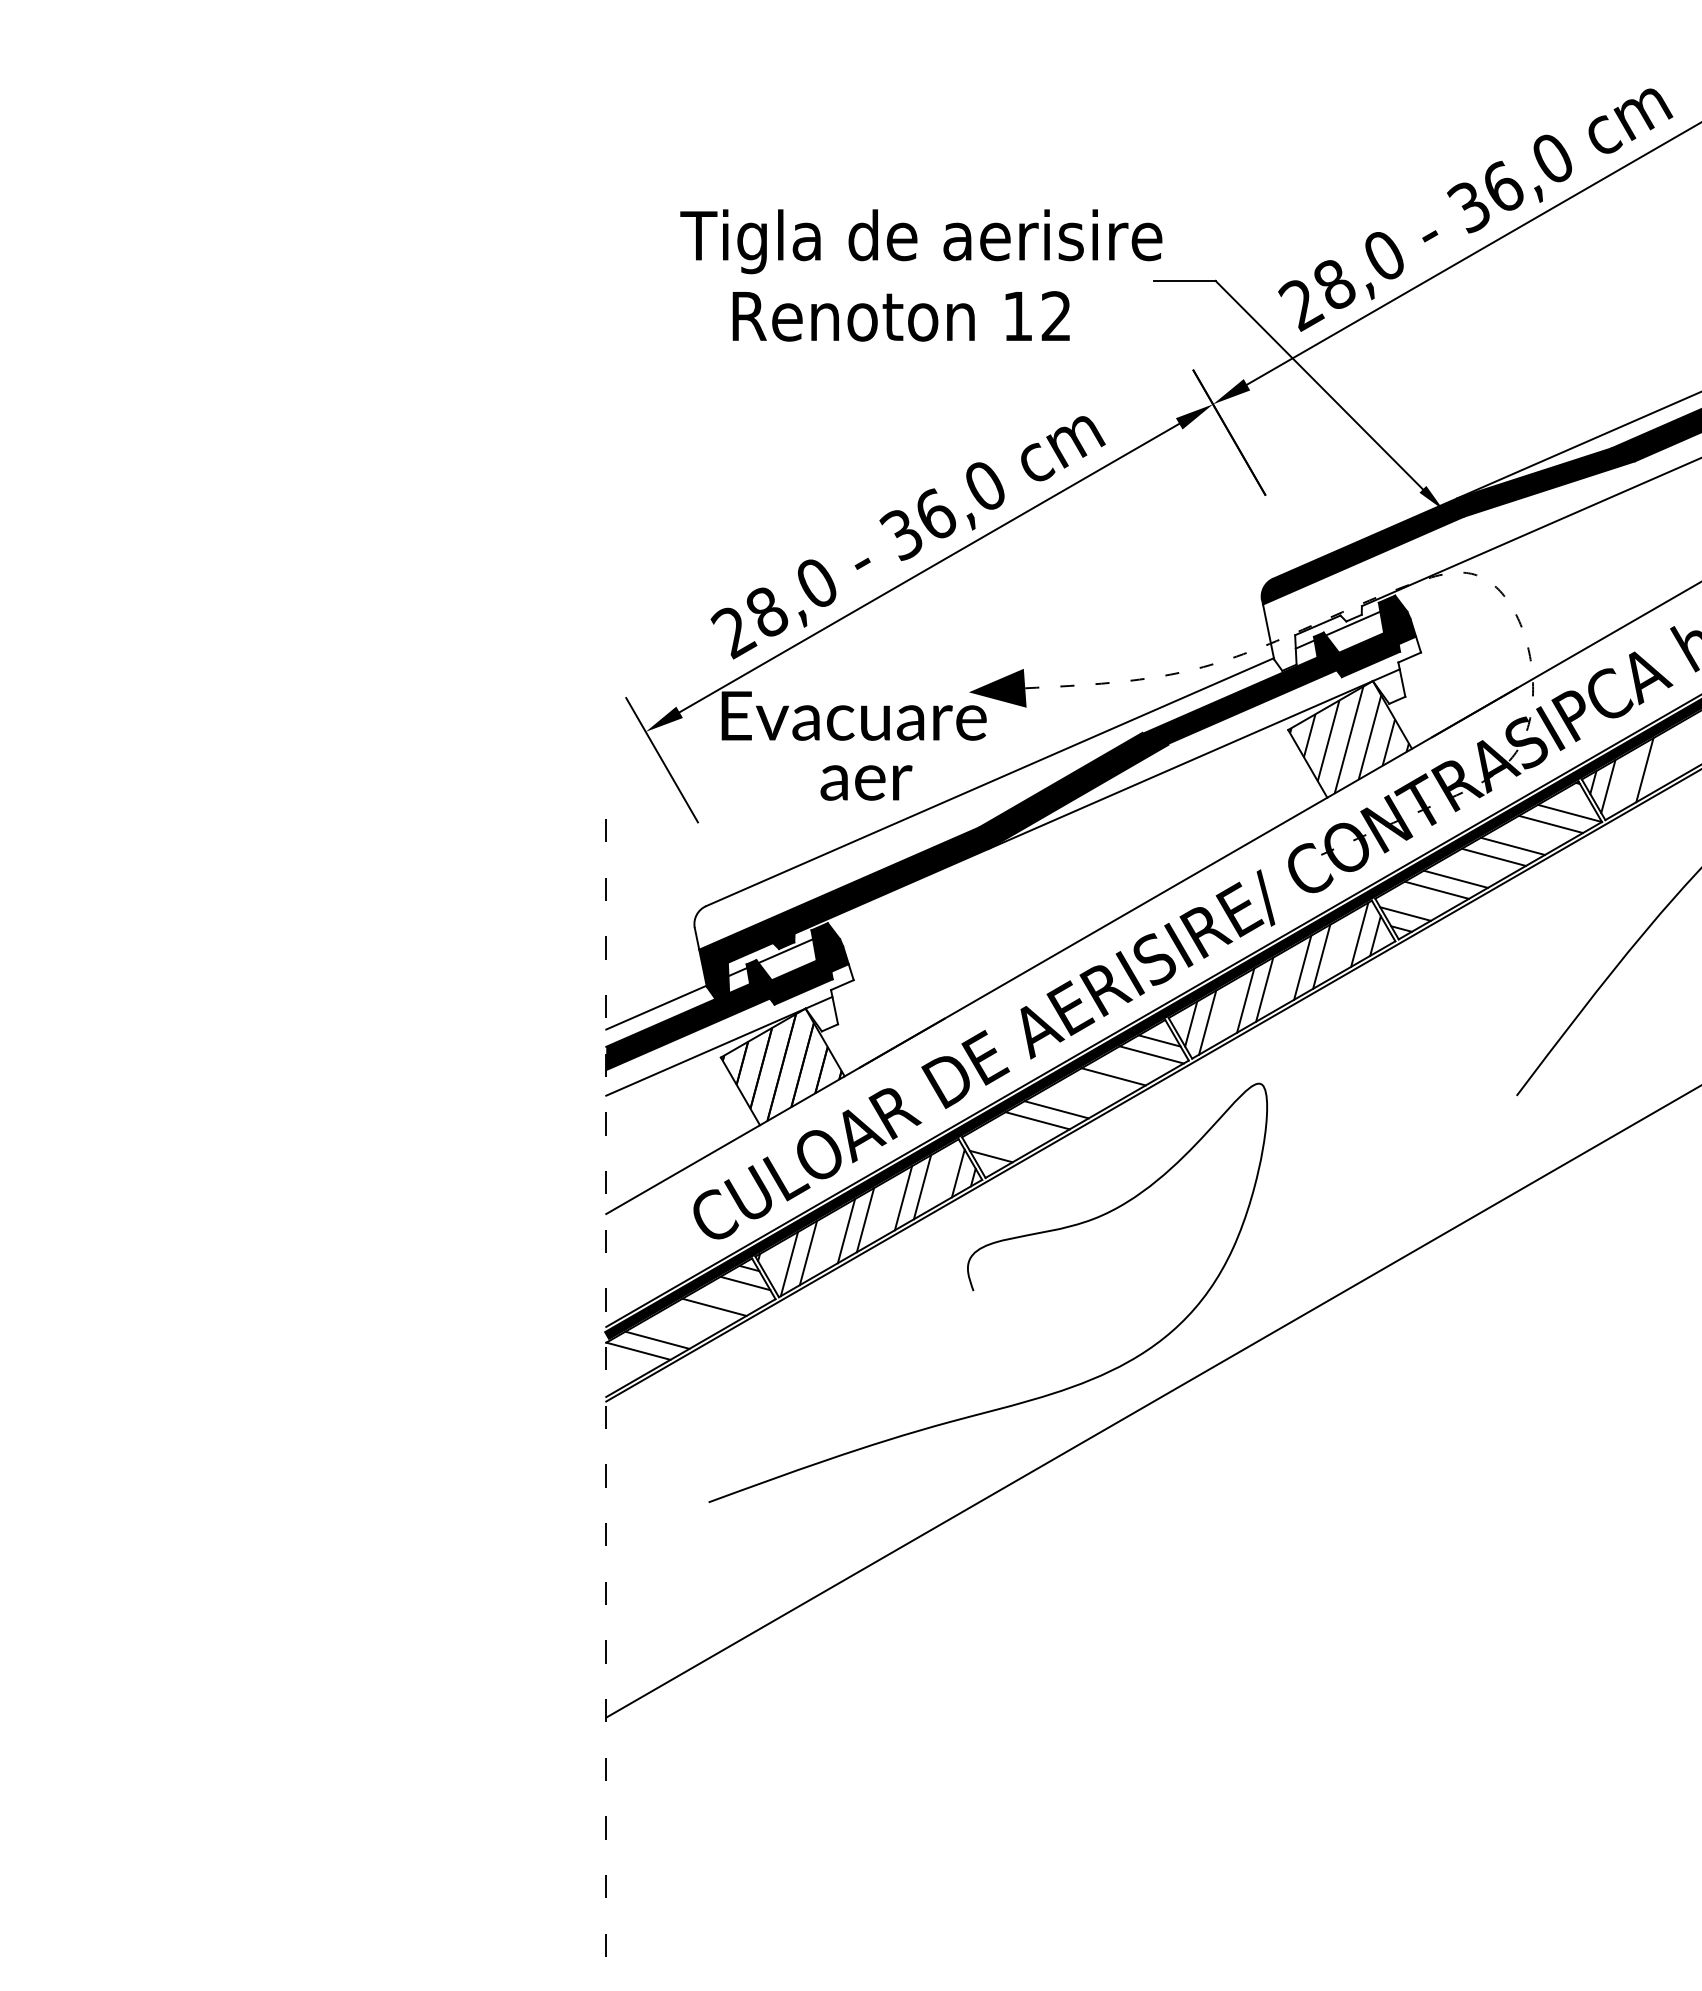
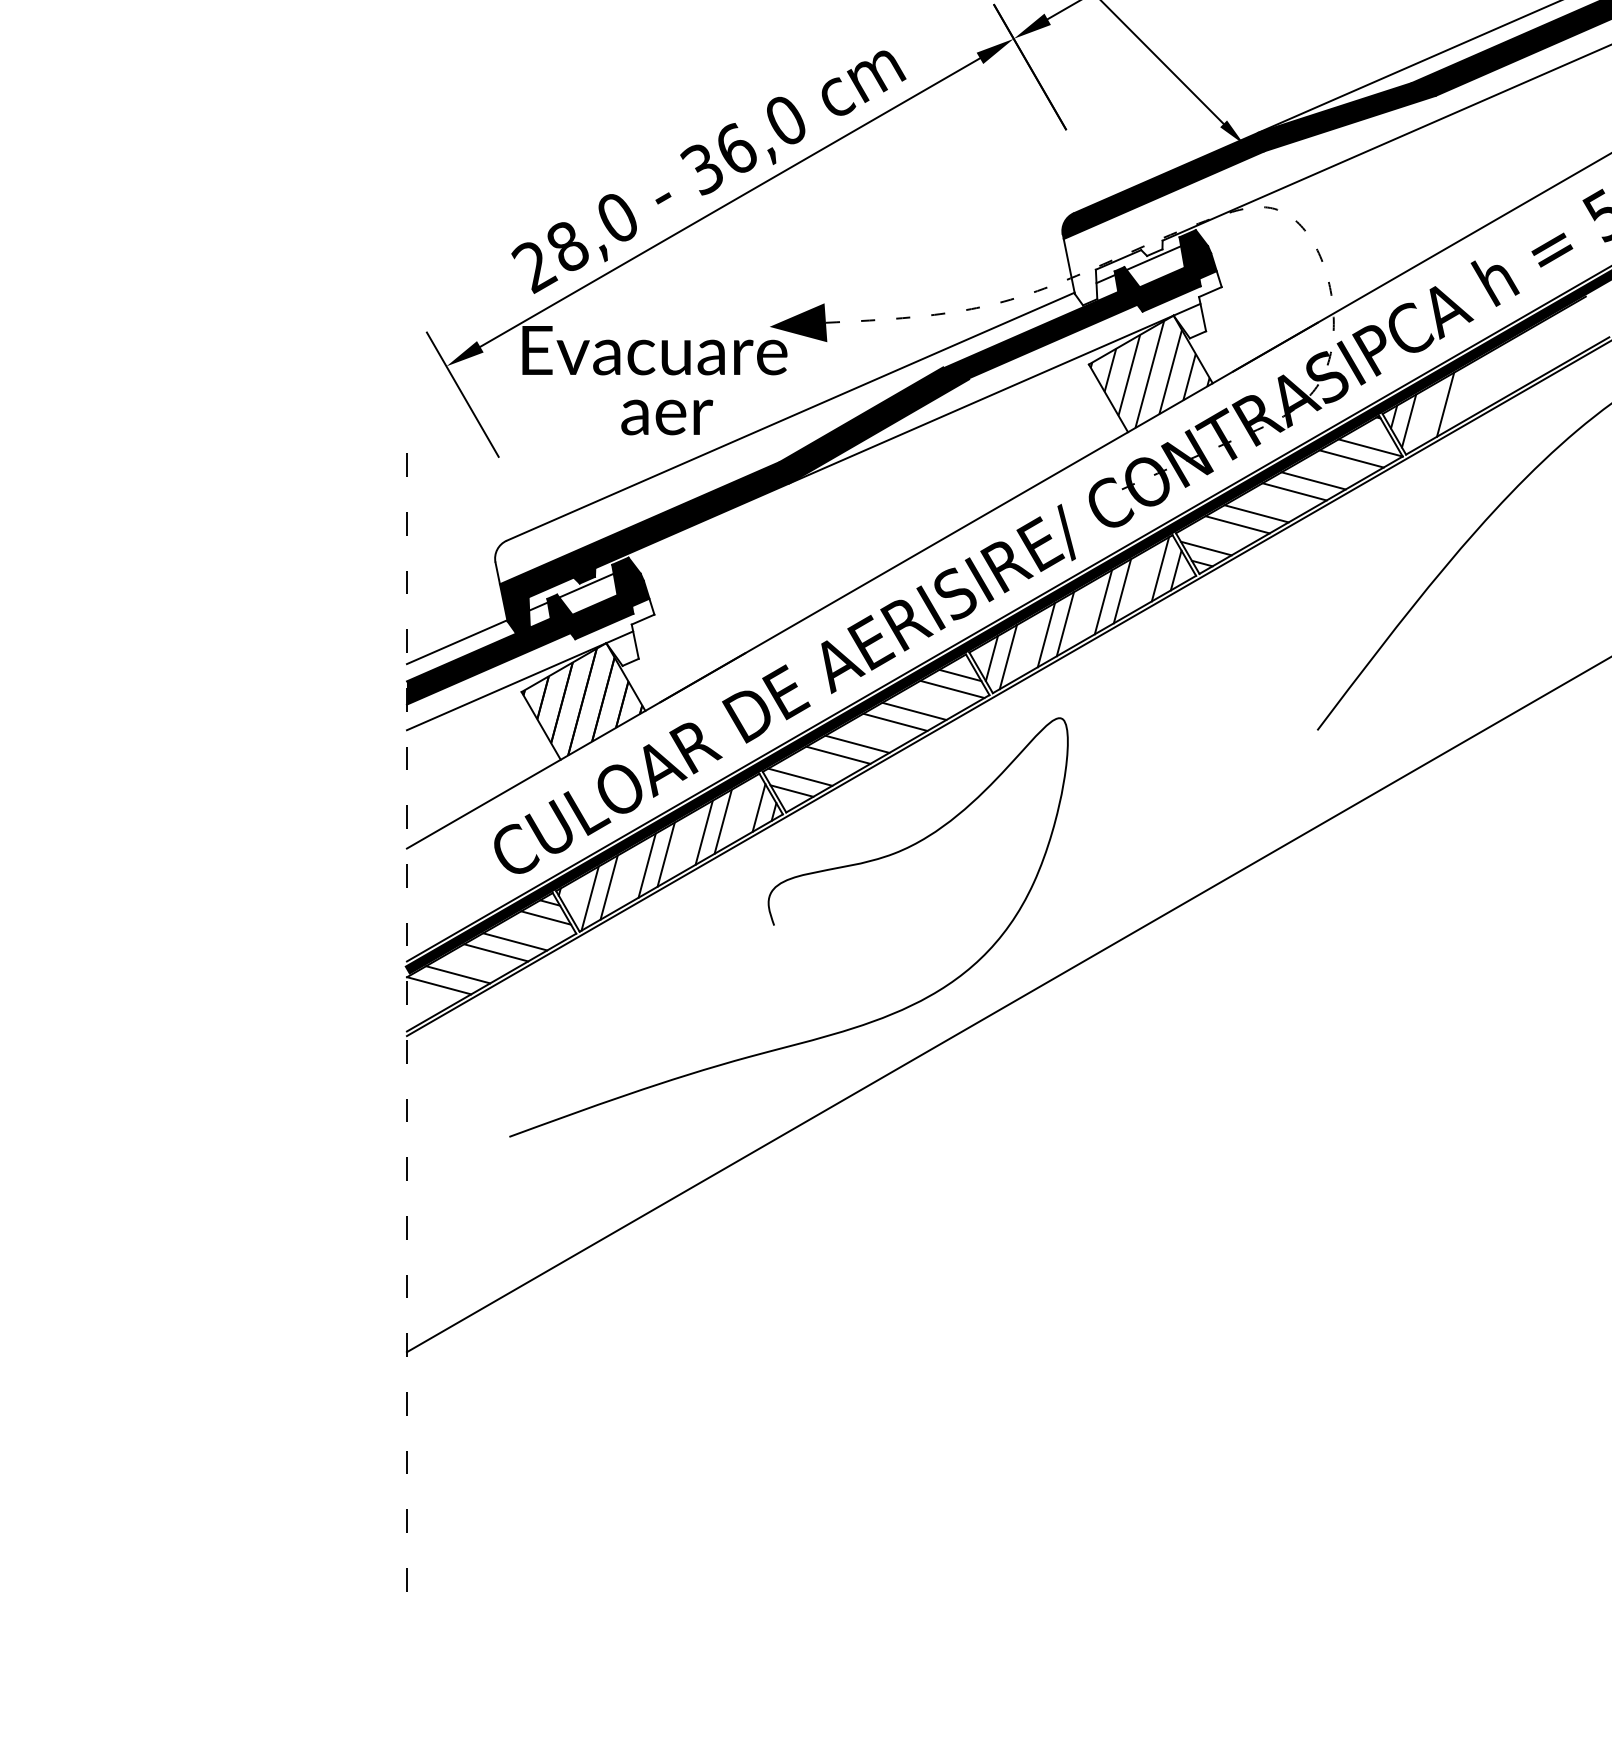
line: (1094, 1087) -> (895, 722), added
line: (999, 1142) -> (800, 777), added
line: (695, 1317) -> (496, 952), added

